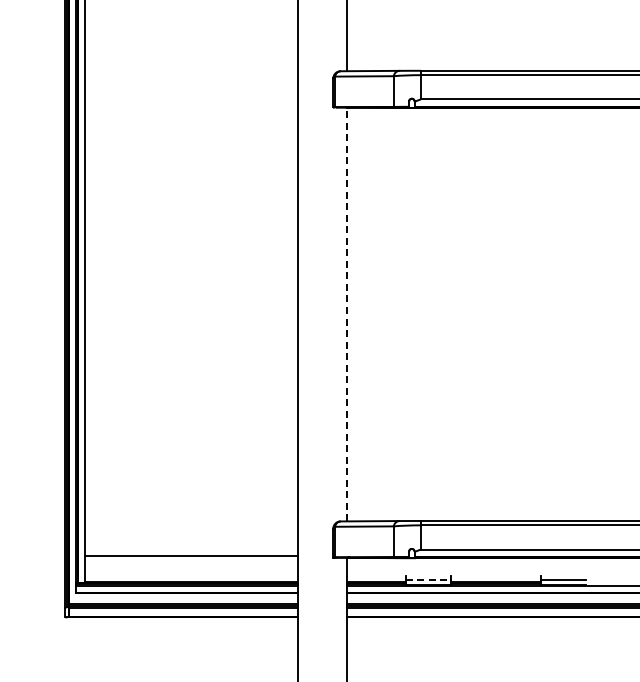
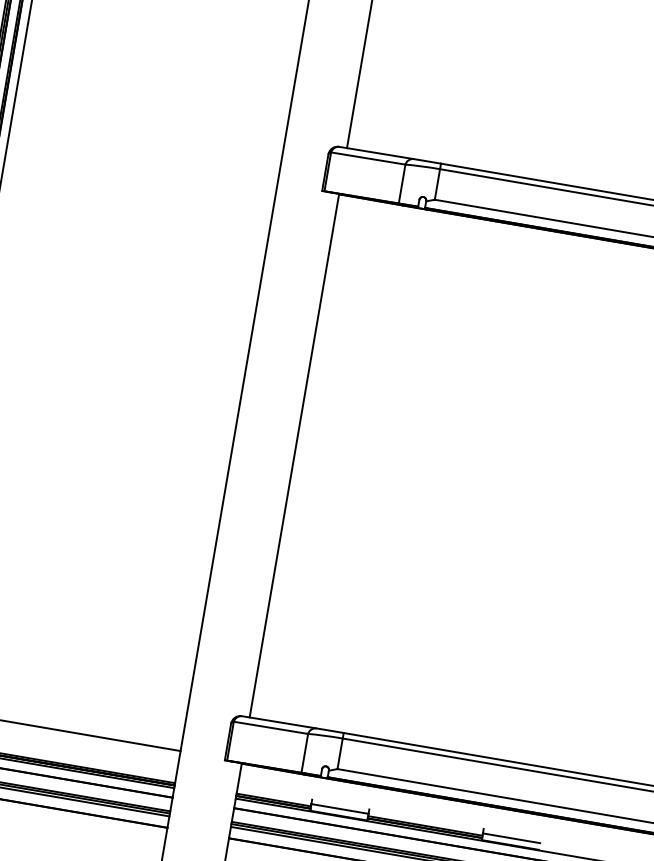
line: (346, 314) -> (294, 455), dashed -> solid
line: (428, 579) -> (340, 808), dashed -> solid

